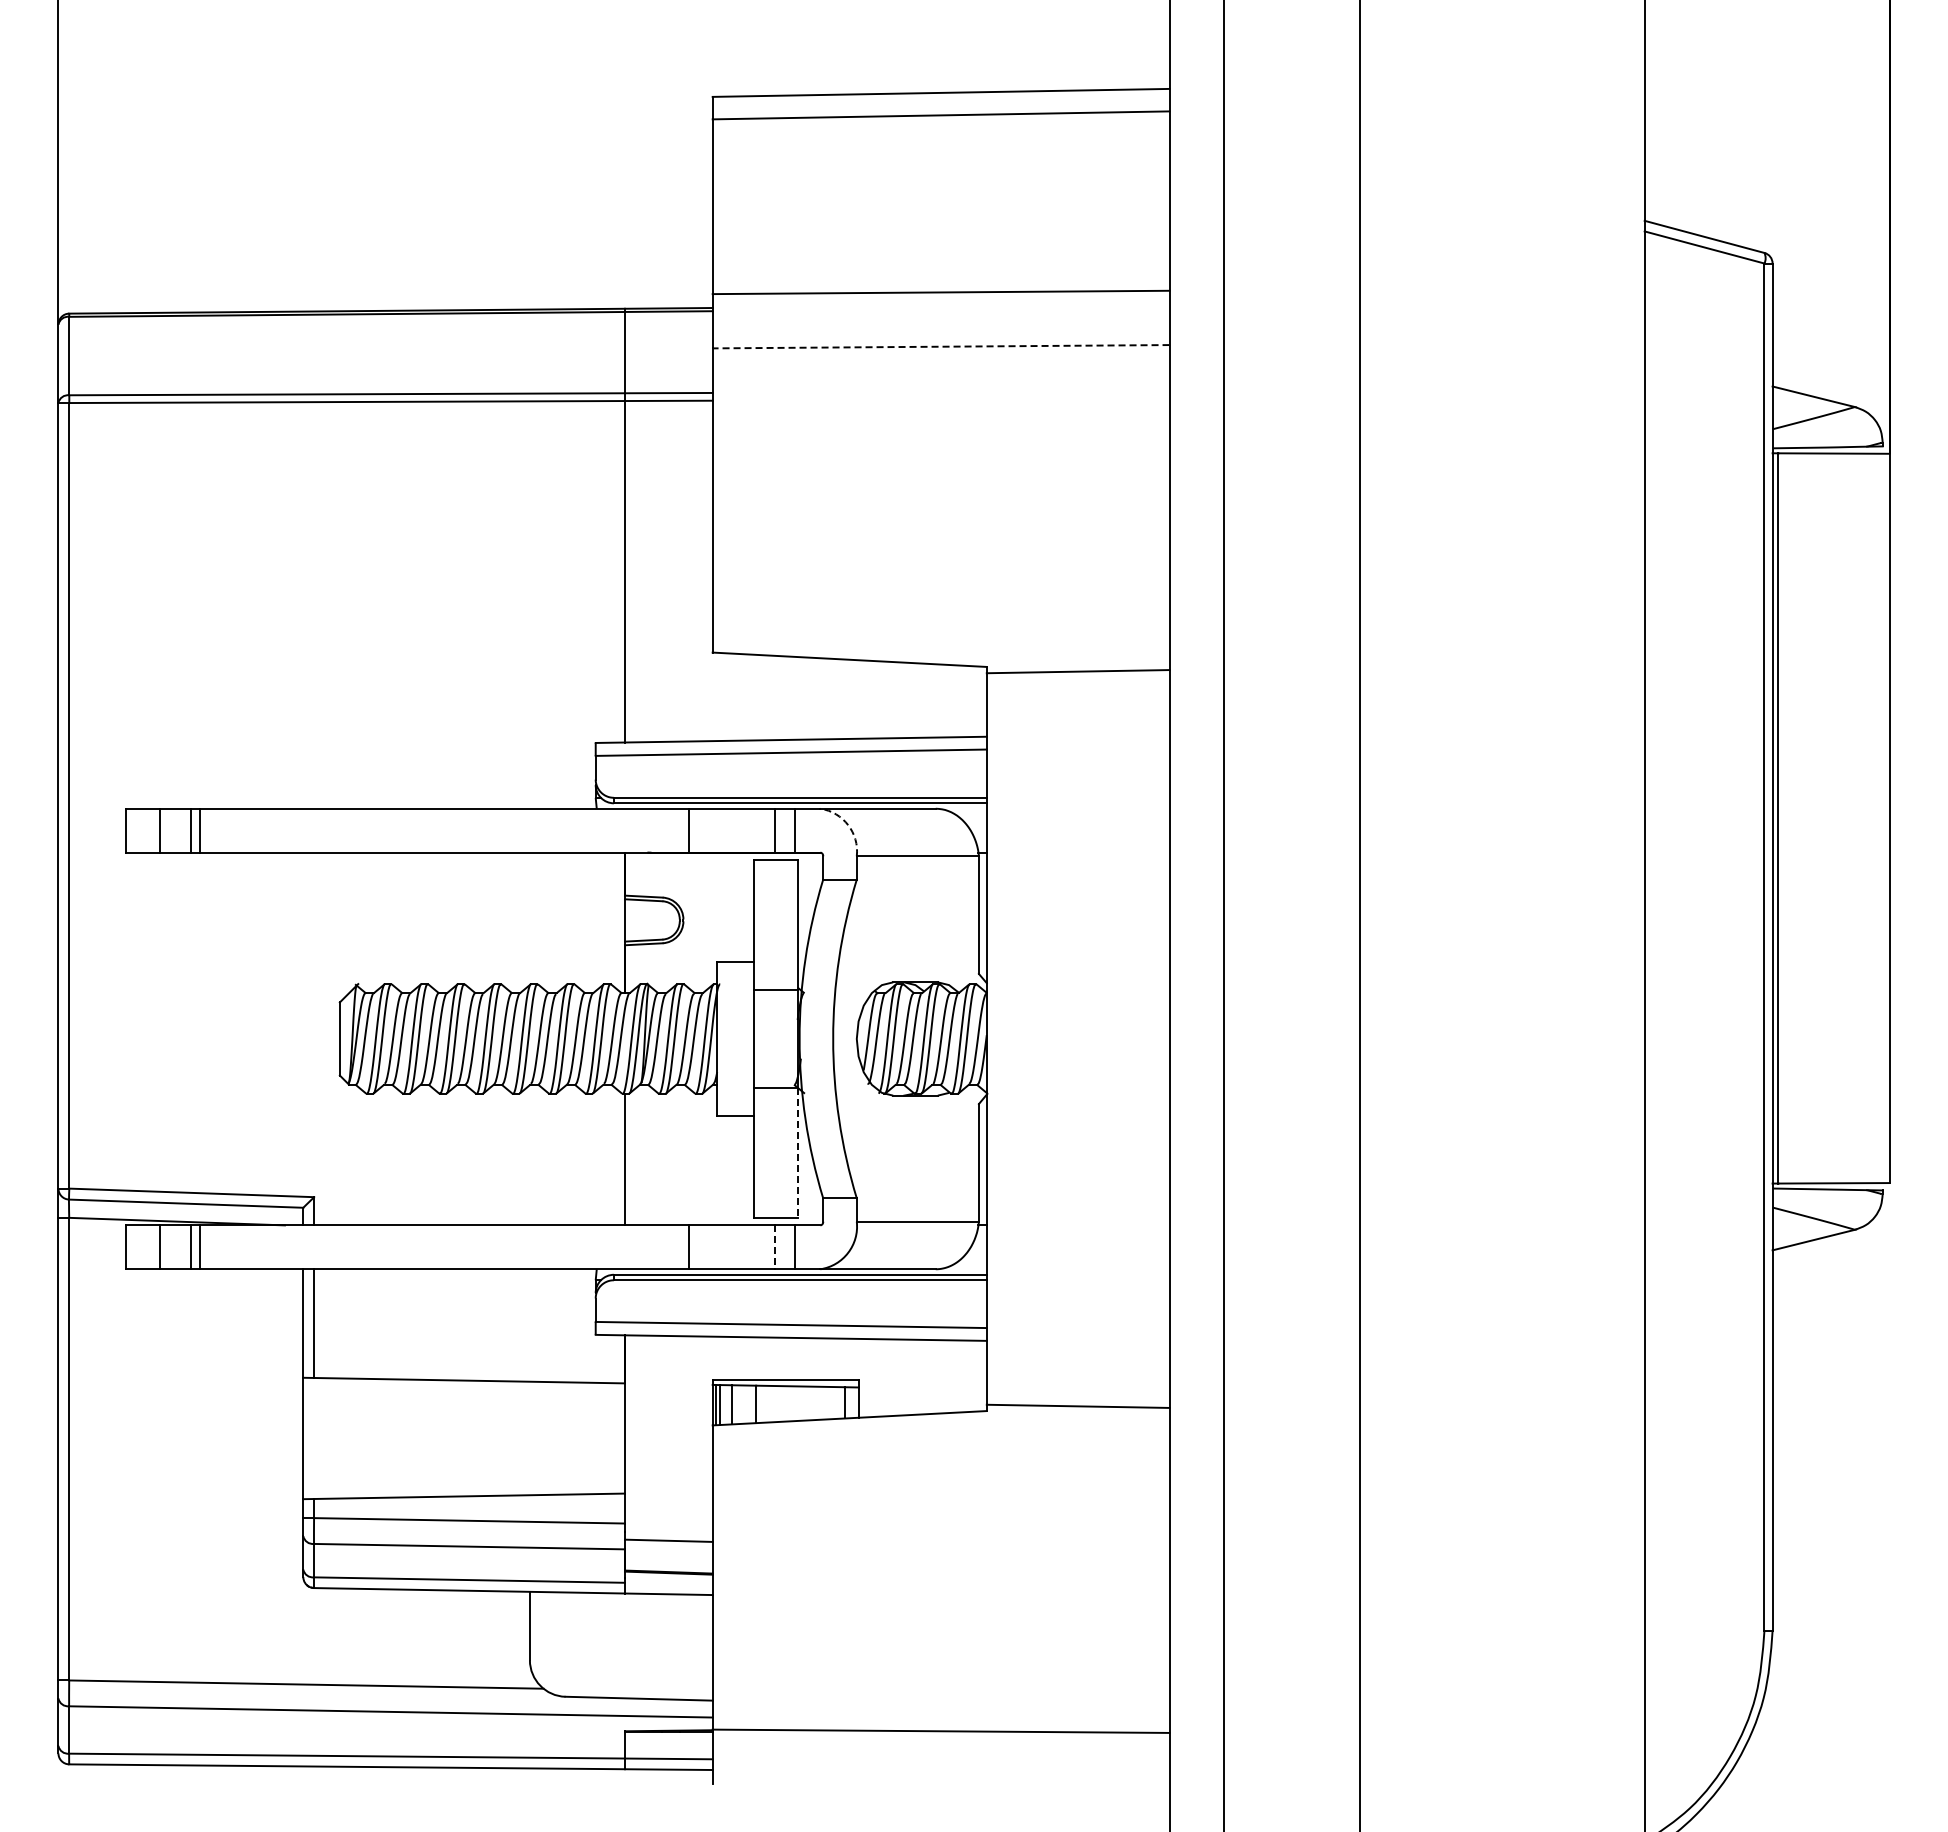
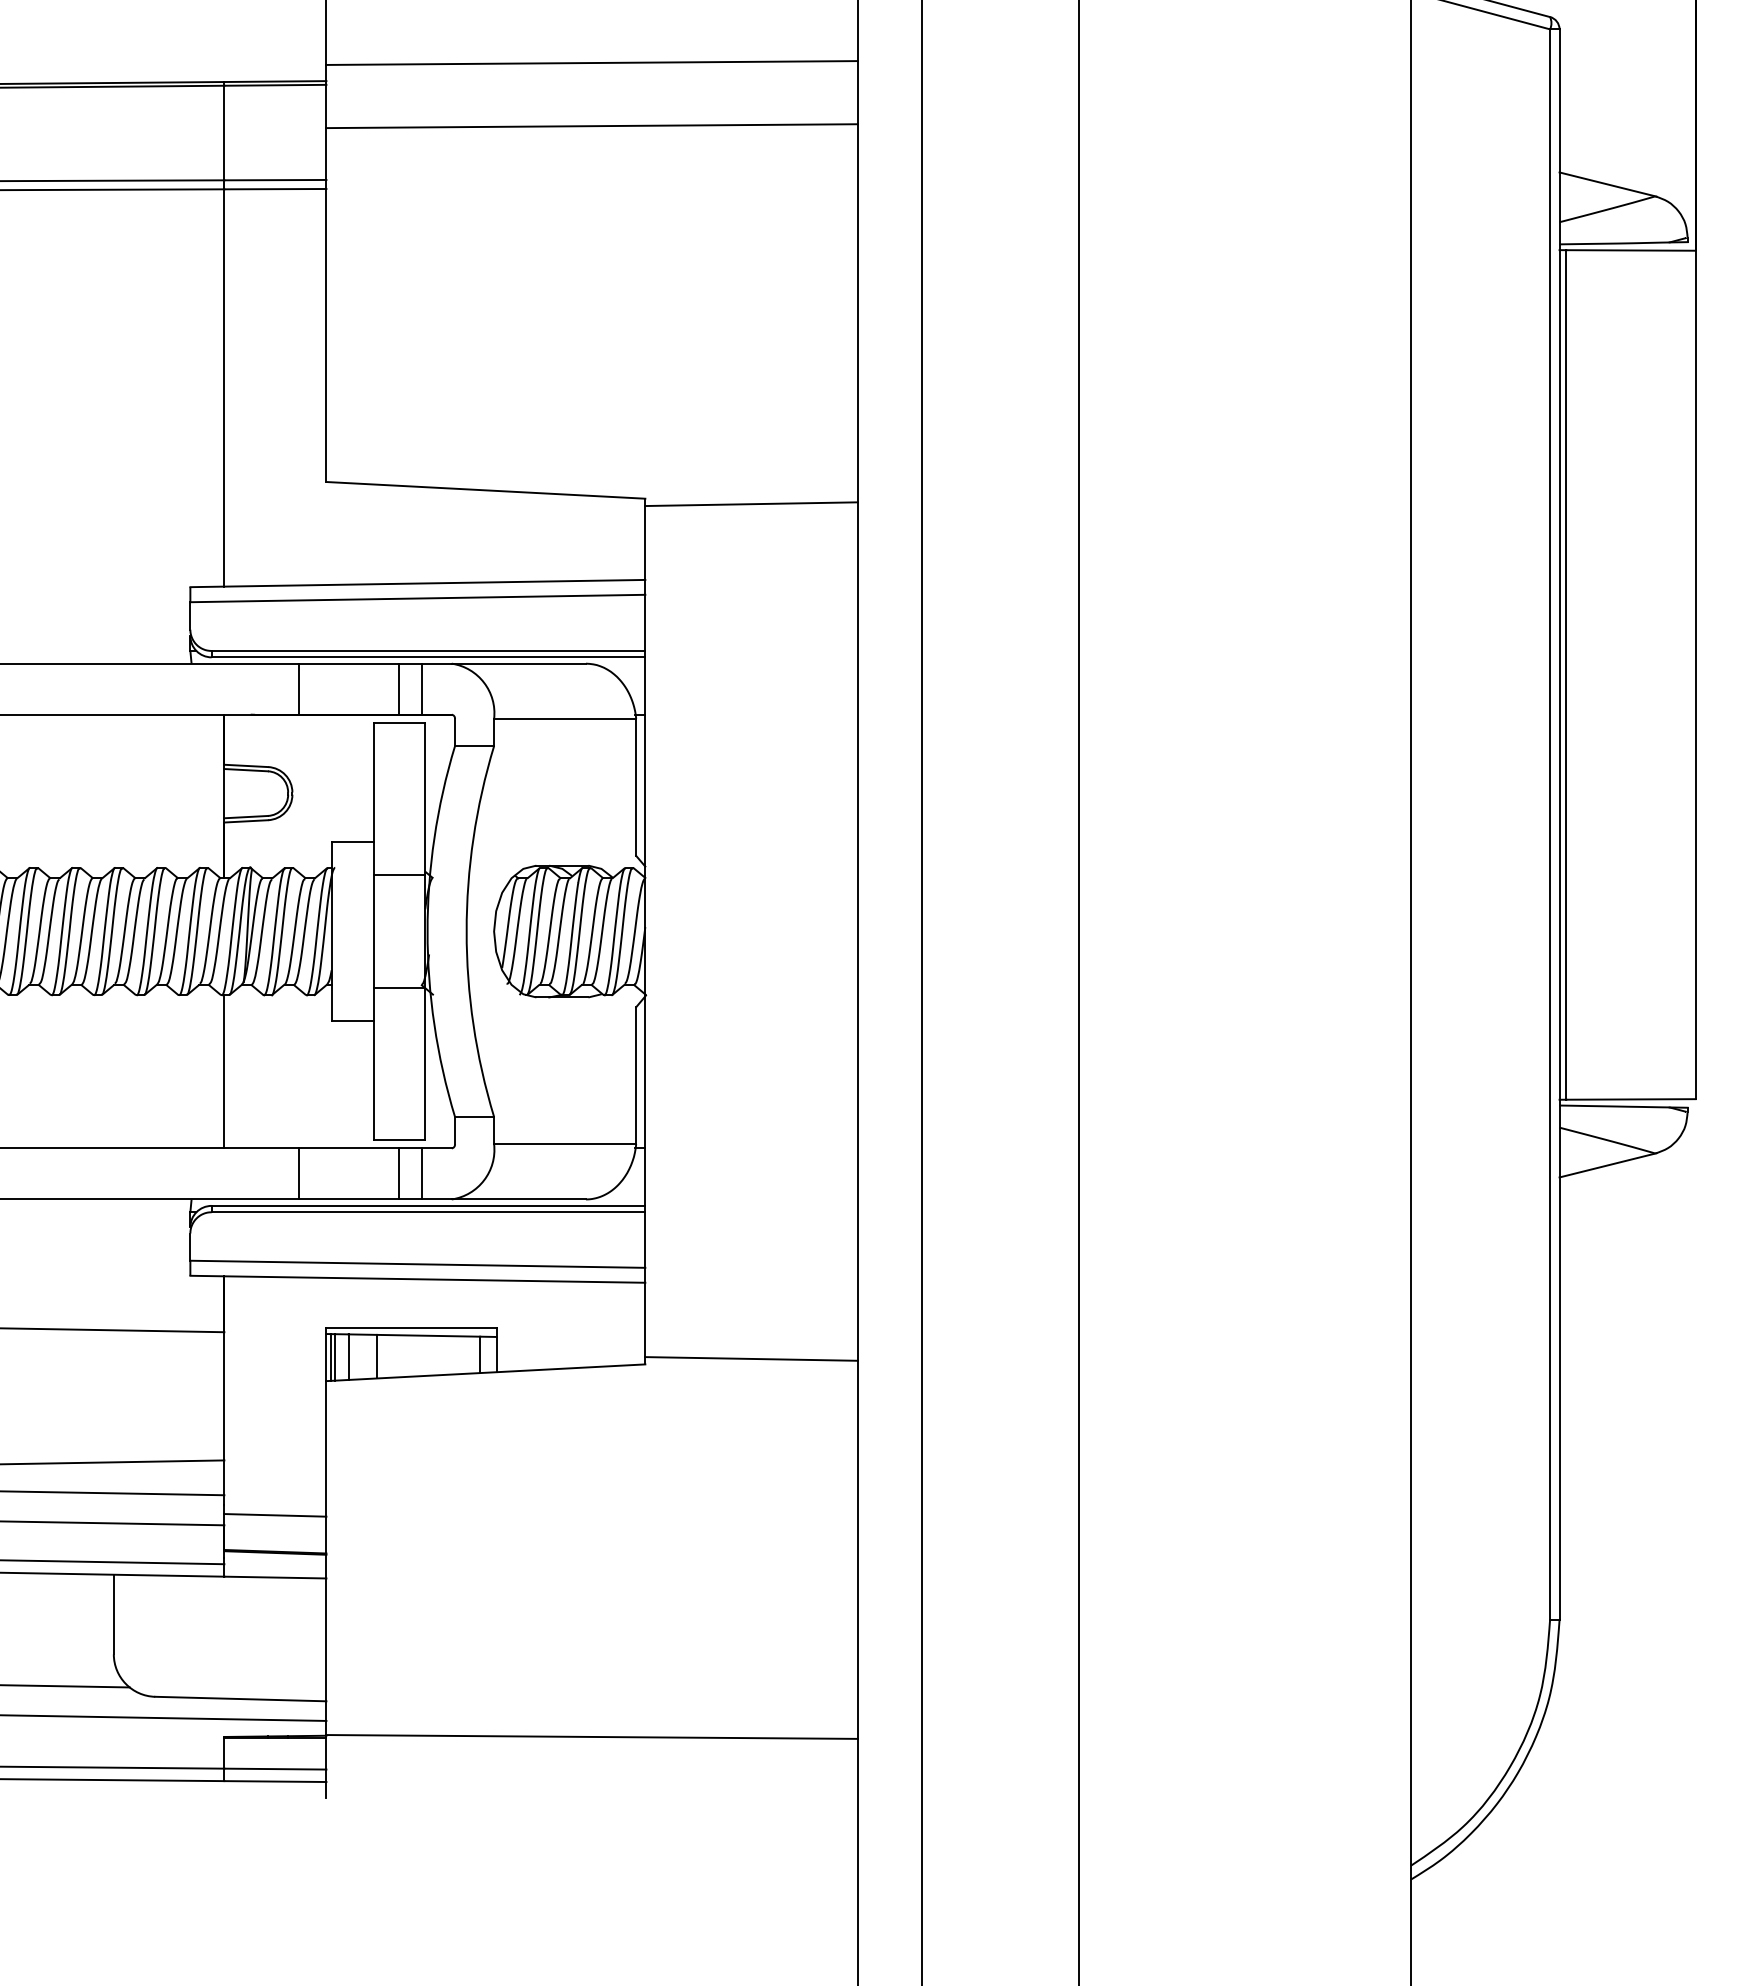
line: (940, 346) -> (591, 125), dashed -> solid
arc: (848, 825) -> (484, 683), dashed -> solid
line: (797, 1153) -> (425, 1064), dashed -> solid
line: (775, 1247) -> (399, 1174), dashed -> solid

